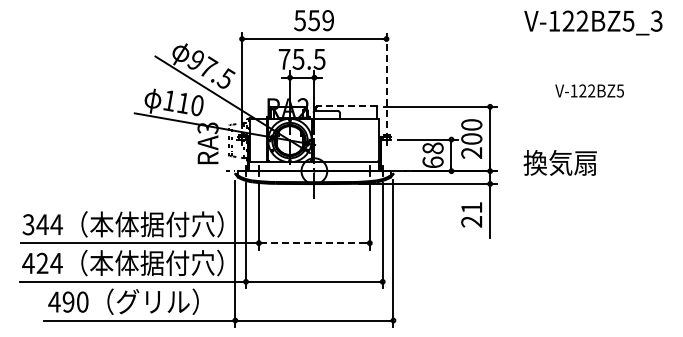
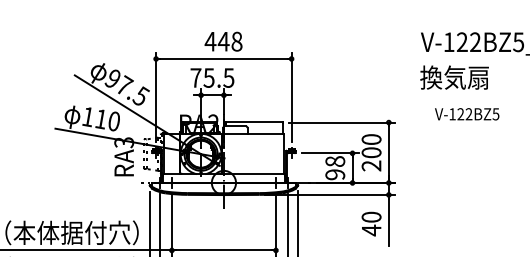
text: (313, 20) -> (223, 41), 559 -> 448
line: (386, 80) -> (291, 97), dashed -> solid
text: (589, 90) -> (467, 113), moved
line: (346, 106) -> (254, 122), dashed -> solid
text: (432, 162) -> (334, 174), 68 -> 98
text: (559, 162) -> (453, 77), moved
text: (471, 215) -> (371, 224), 21 -> 40
line: (314, 243) -> (224, 250), dashed -> solid

